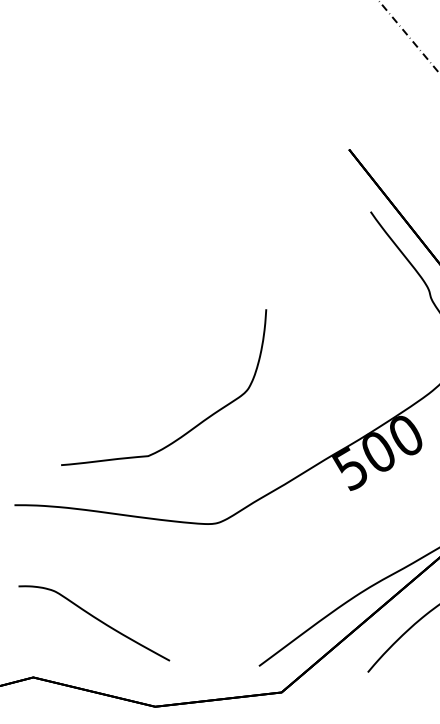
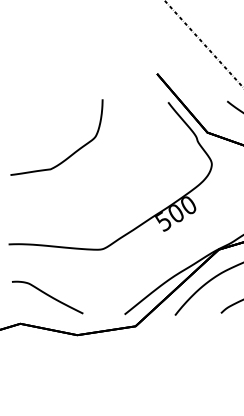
curve: (190, 427) -> (69, 155), moved

